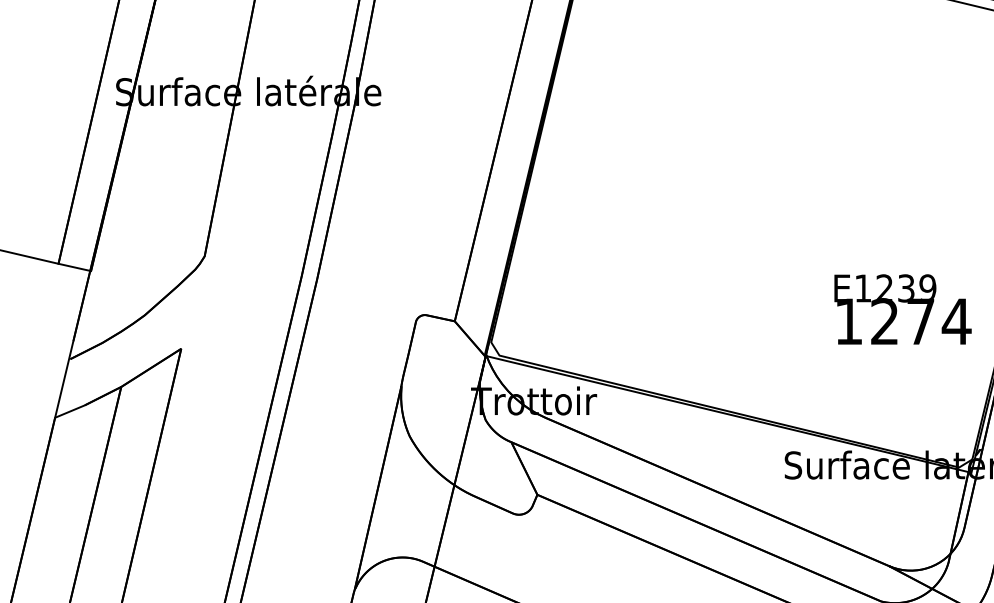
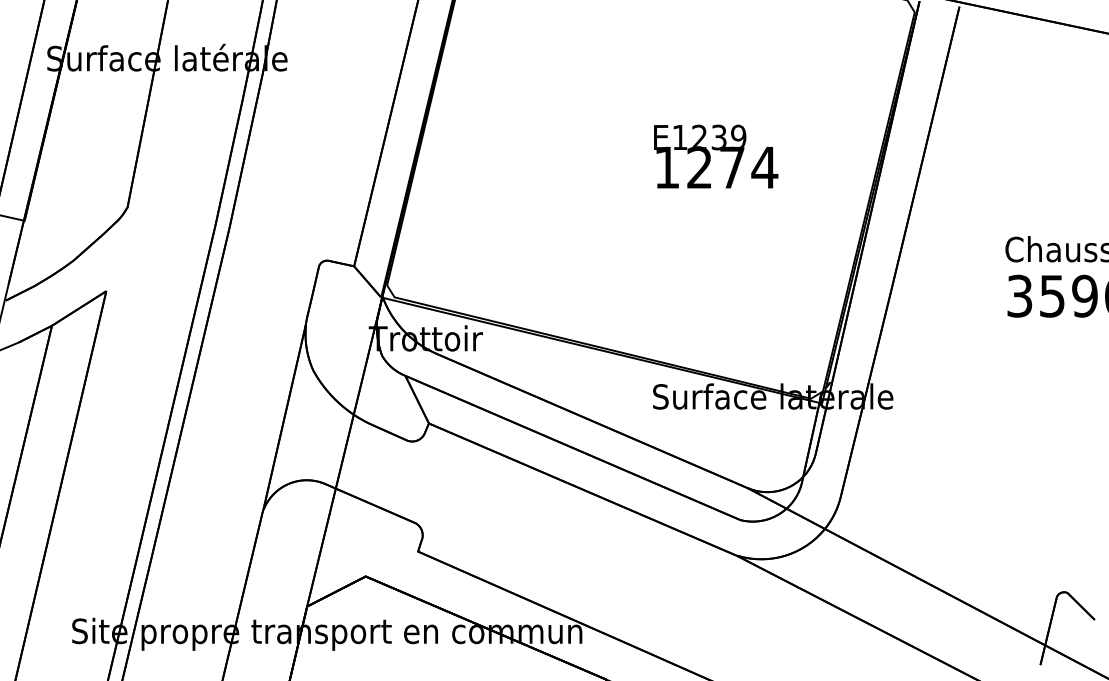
text: (903, 309) -> (716, 156), moved

